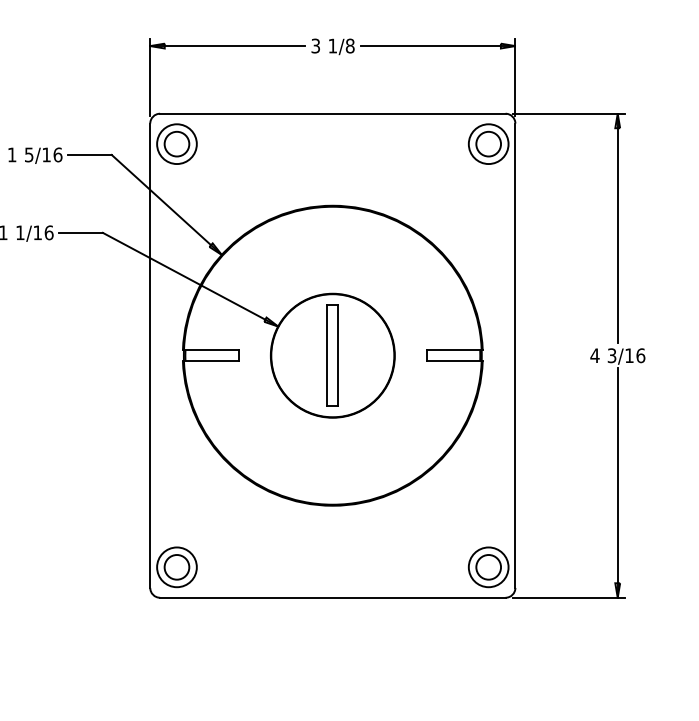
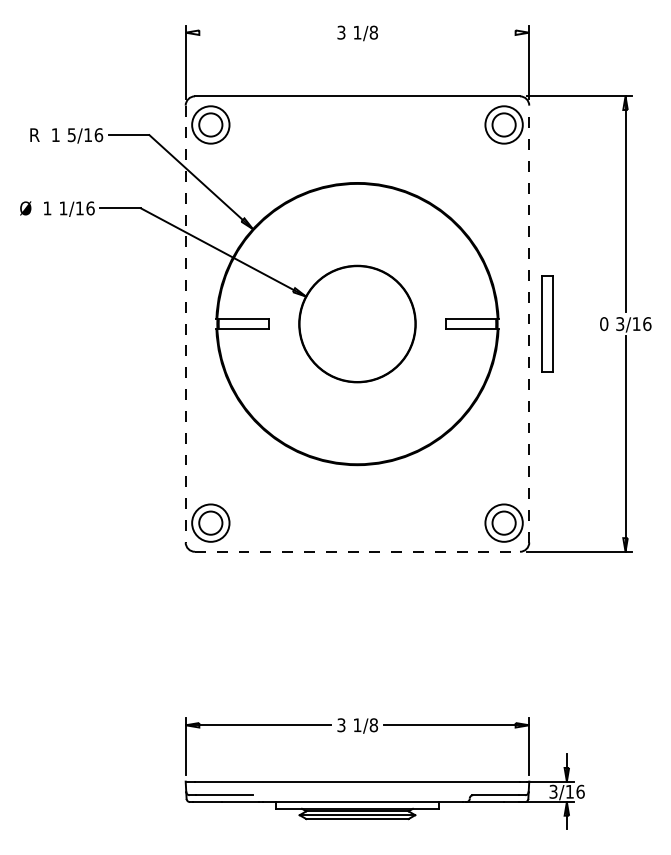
line: (227, 45) -> (258, 32), removed
line: (438, 45) -> (456, 32), removed
part: (332, 355) -> (547, 323), moved
line: (515, 355) -> (529, 323), solid -> dashed
line: (150, 356) -> (185, 324), solid -> dashed
text: (594, 356) -> (603, 324), 4 -> 0
line: (332, 597) -> (357, 551), solid -> dashed

